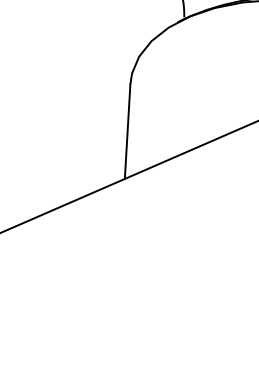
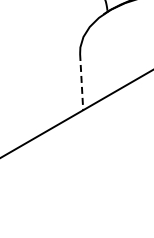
line: (127, 132) -> (81, 82), solid -> dashed

